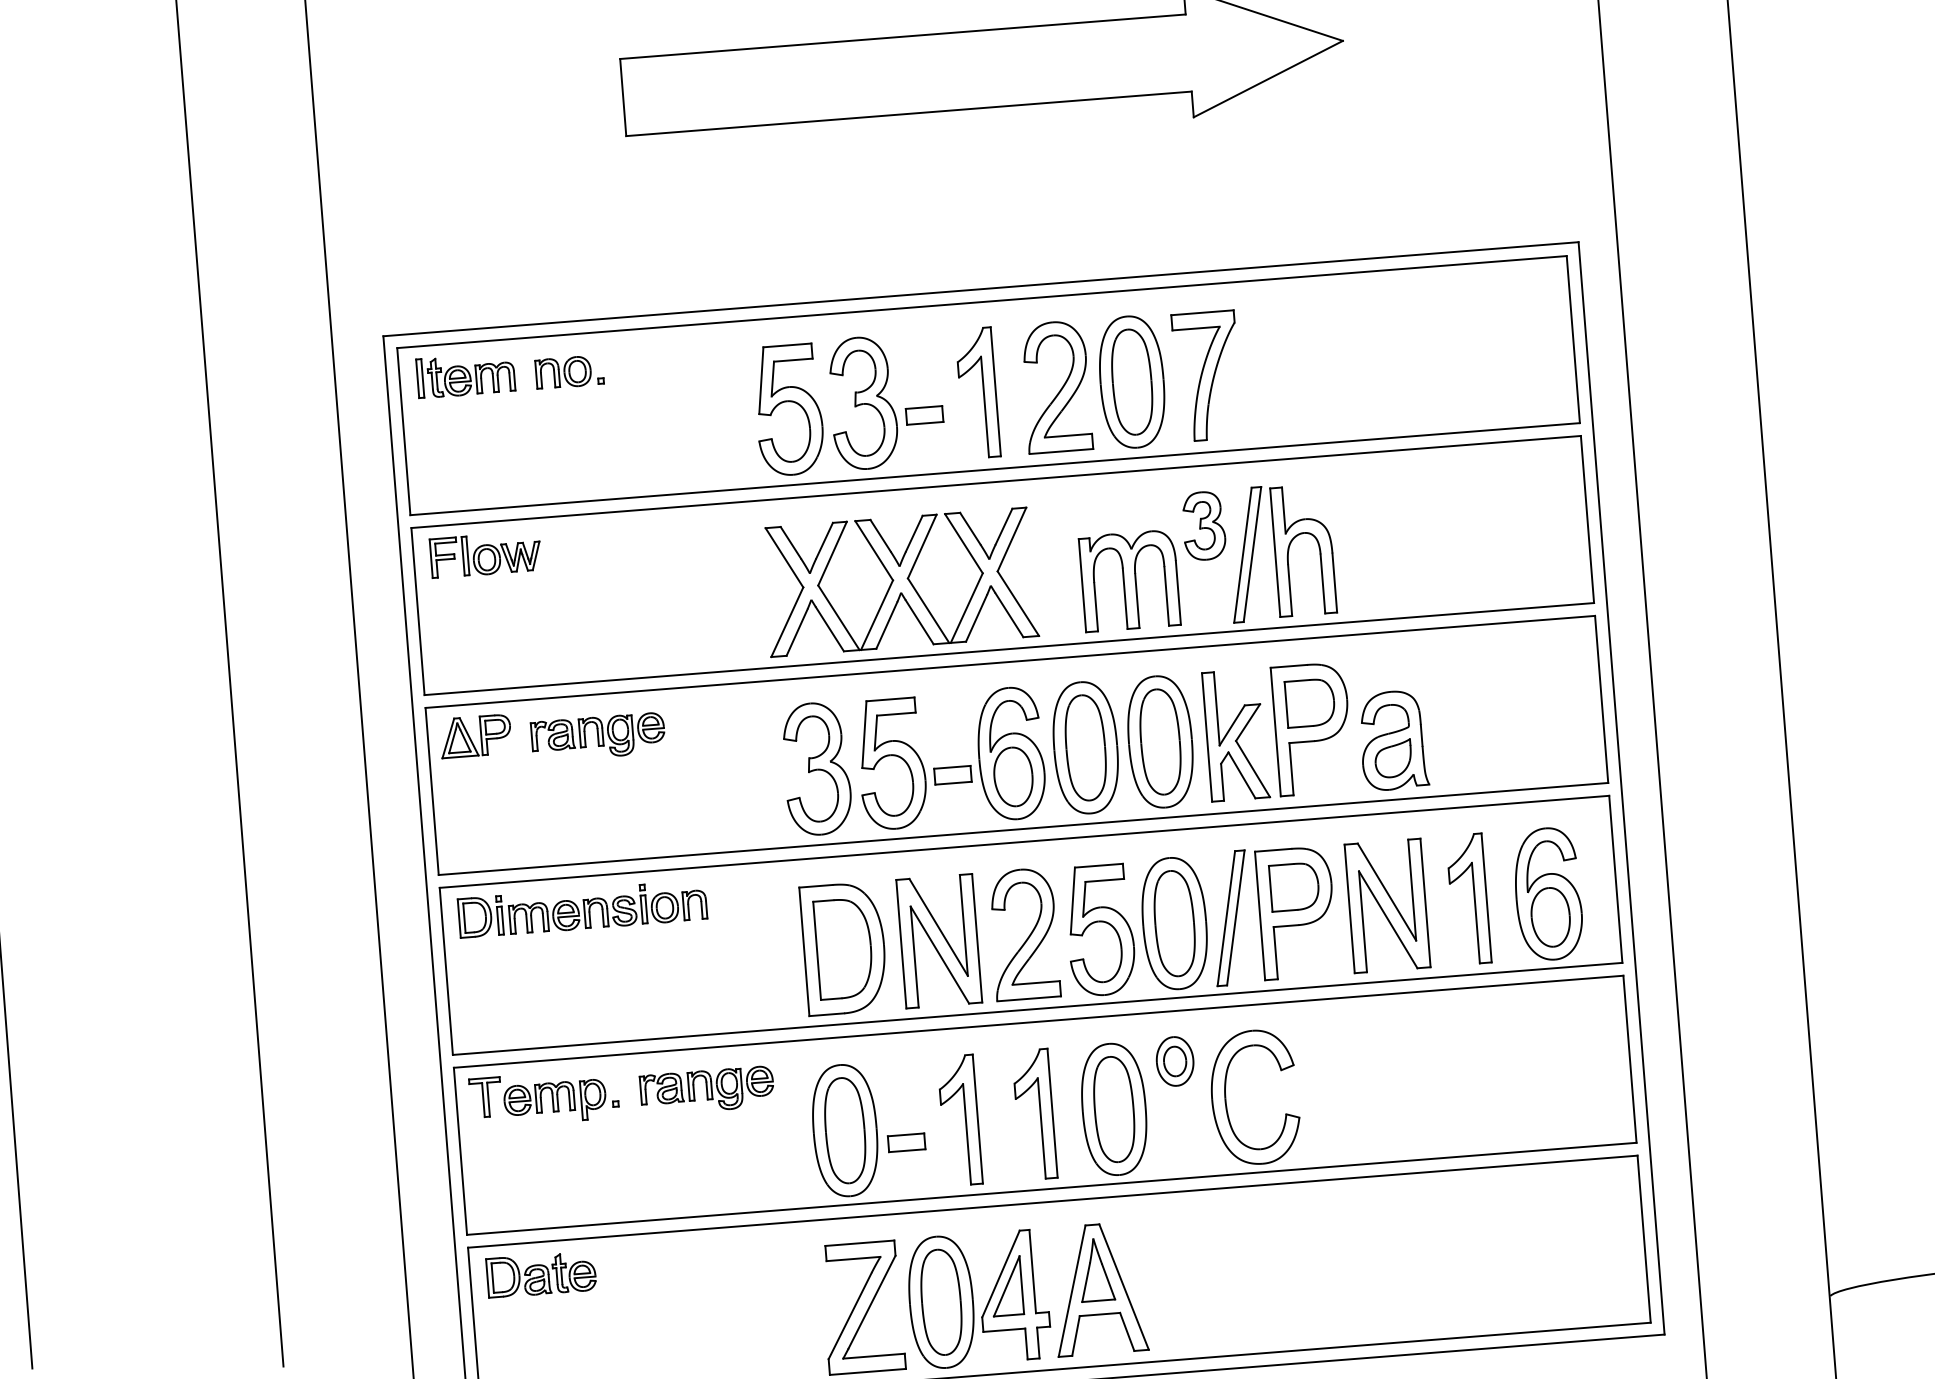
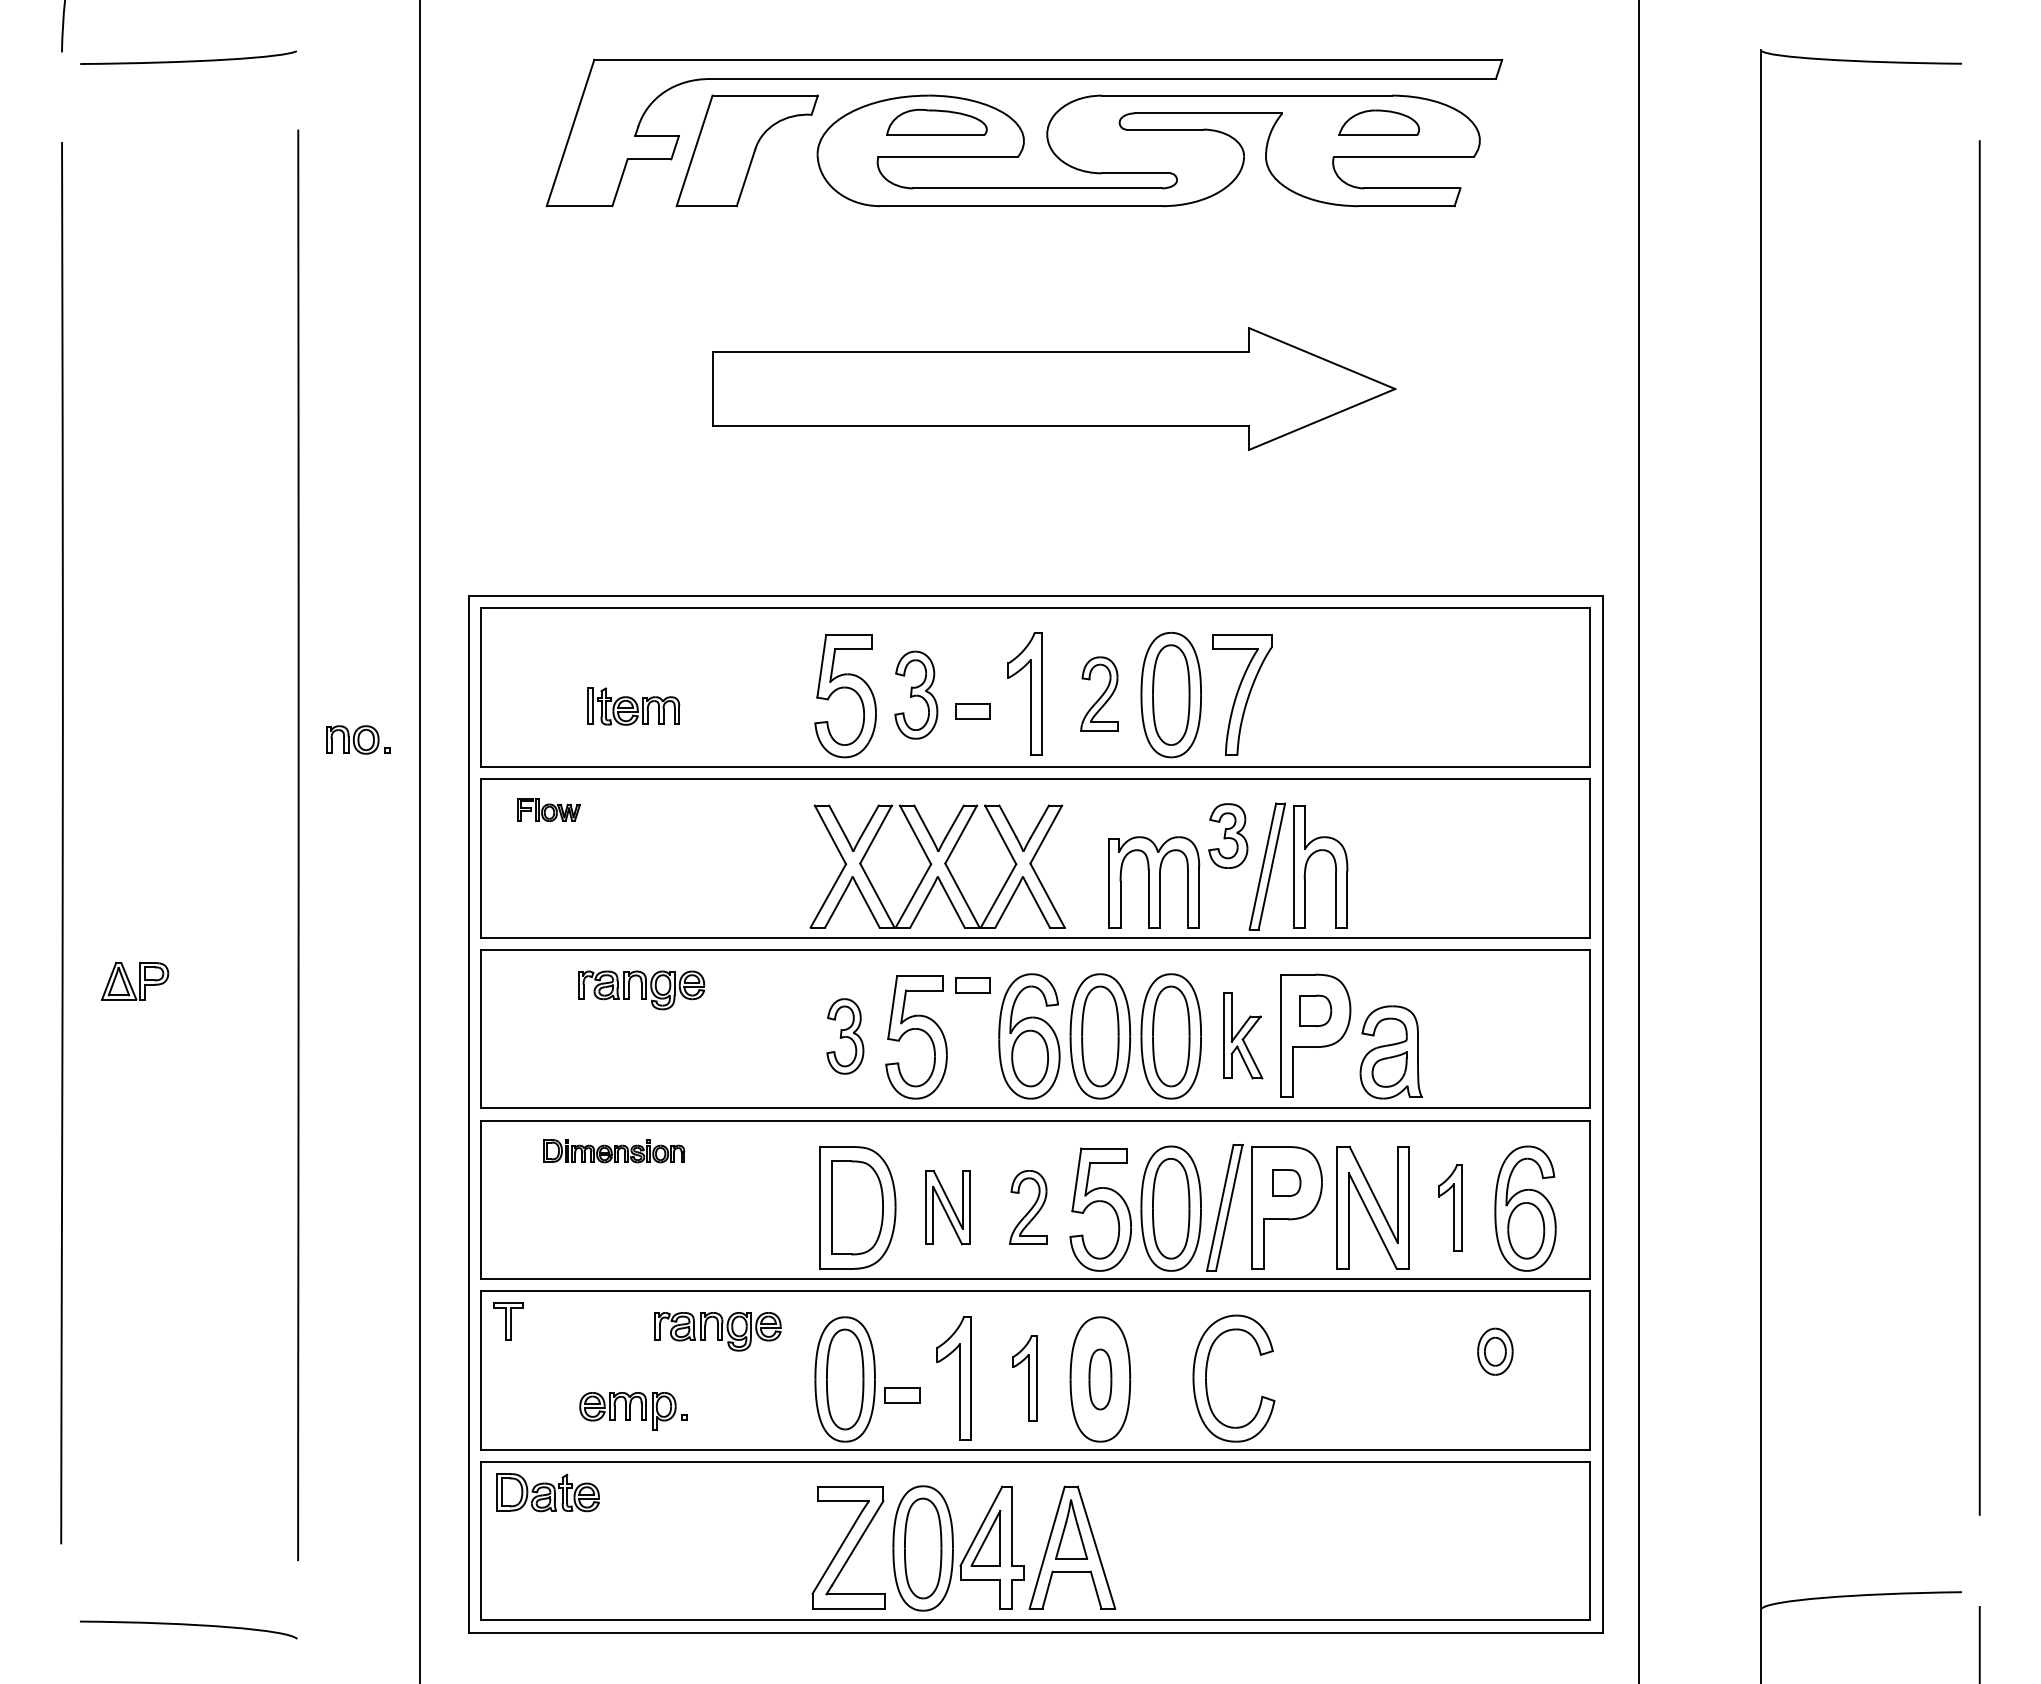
part: (569, 371) -> (358, 739), moved
part: (465, 375) -> (633, 706), moved
part: (1056, 386) -> (1099, 693), size x0.6
part: (863, 403) -> (916, 695), size x0.7
part: (485, 554) -> (548, 809), size x0.6
part: (1310, 702) -> (1315, 1010), size x0.7
part: (1236, 734) -> (1243, 1035), size x0.7
part: (476, 736) -> (135, 981), moved
part: (817, 769) -> (845, 1036), size x0.6
part: (952, 775) -> (972, 985), moved
part: (1294, 886) -> (1286, 1182), size x0.6
part: (1469, 899) -> (1450, 1207), size x0.7
part: (581, 908) -> (613, 1150), size x0.6
part: (1024, 934) -> (1028, 1207), size x0.6
part: (938, 940) -> (947, 1207), size x0.6
part: (1175, 1061) -> (1495, 1351), moved
part: (561, 1102) -> (633, 1411), moved
part: (1114, 1109) -> (1100, 1379), size x0.6
part: (1034, 1114) -> (1024, 1378), size x0.7

